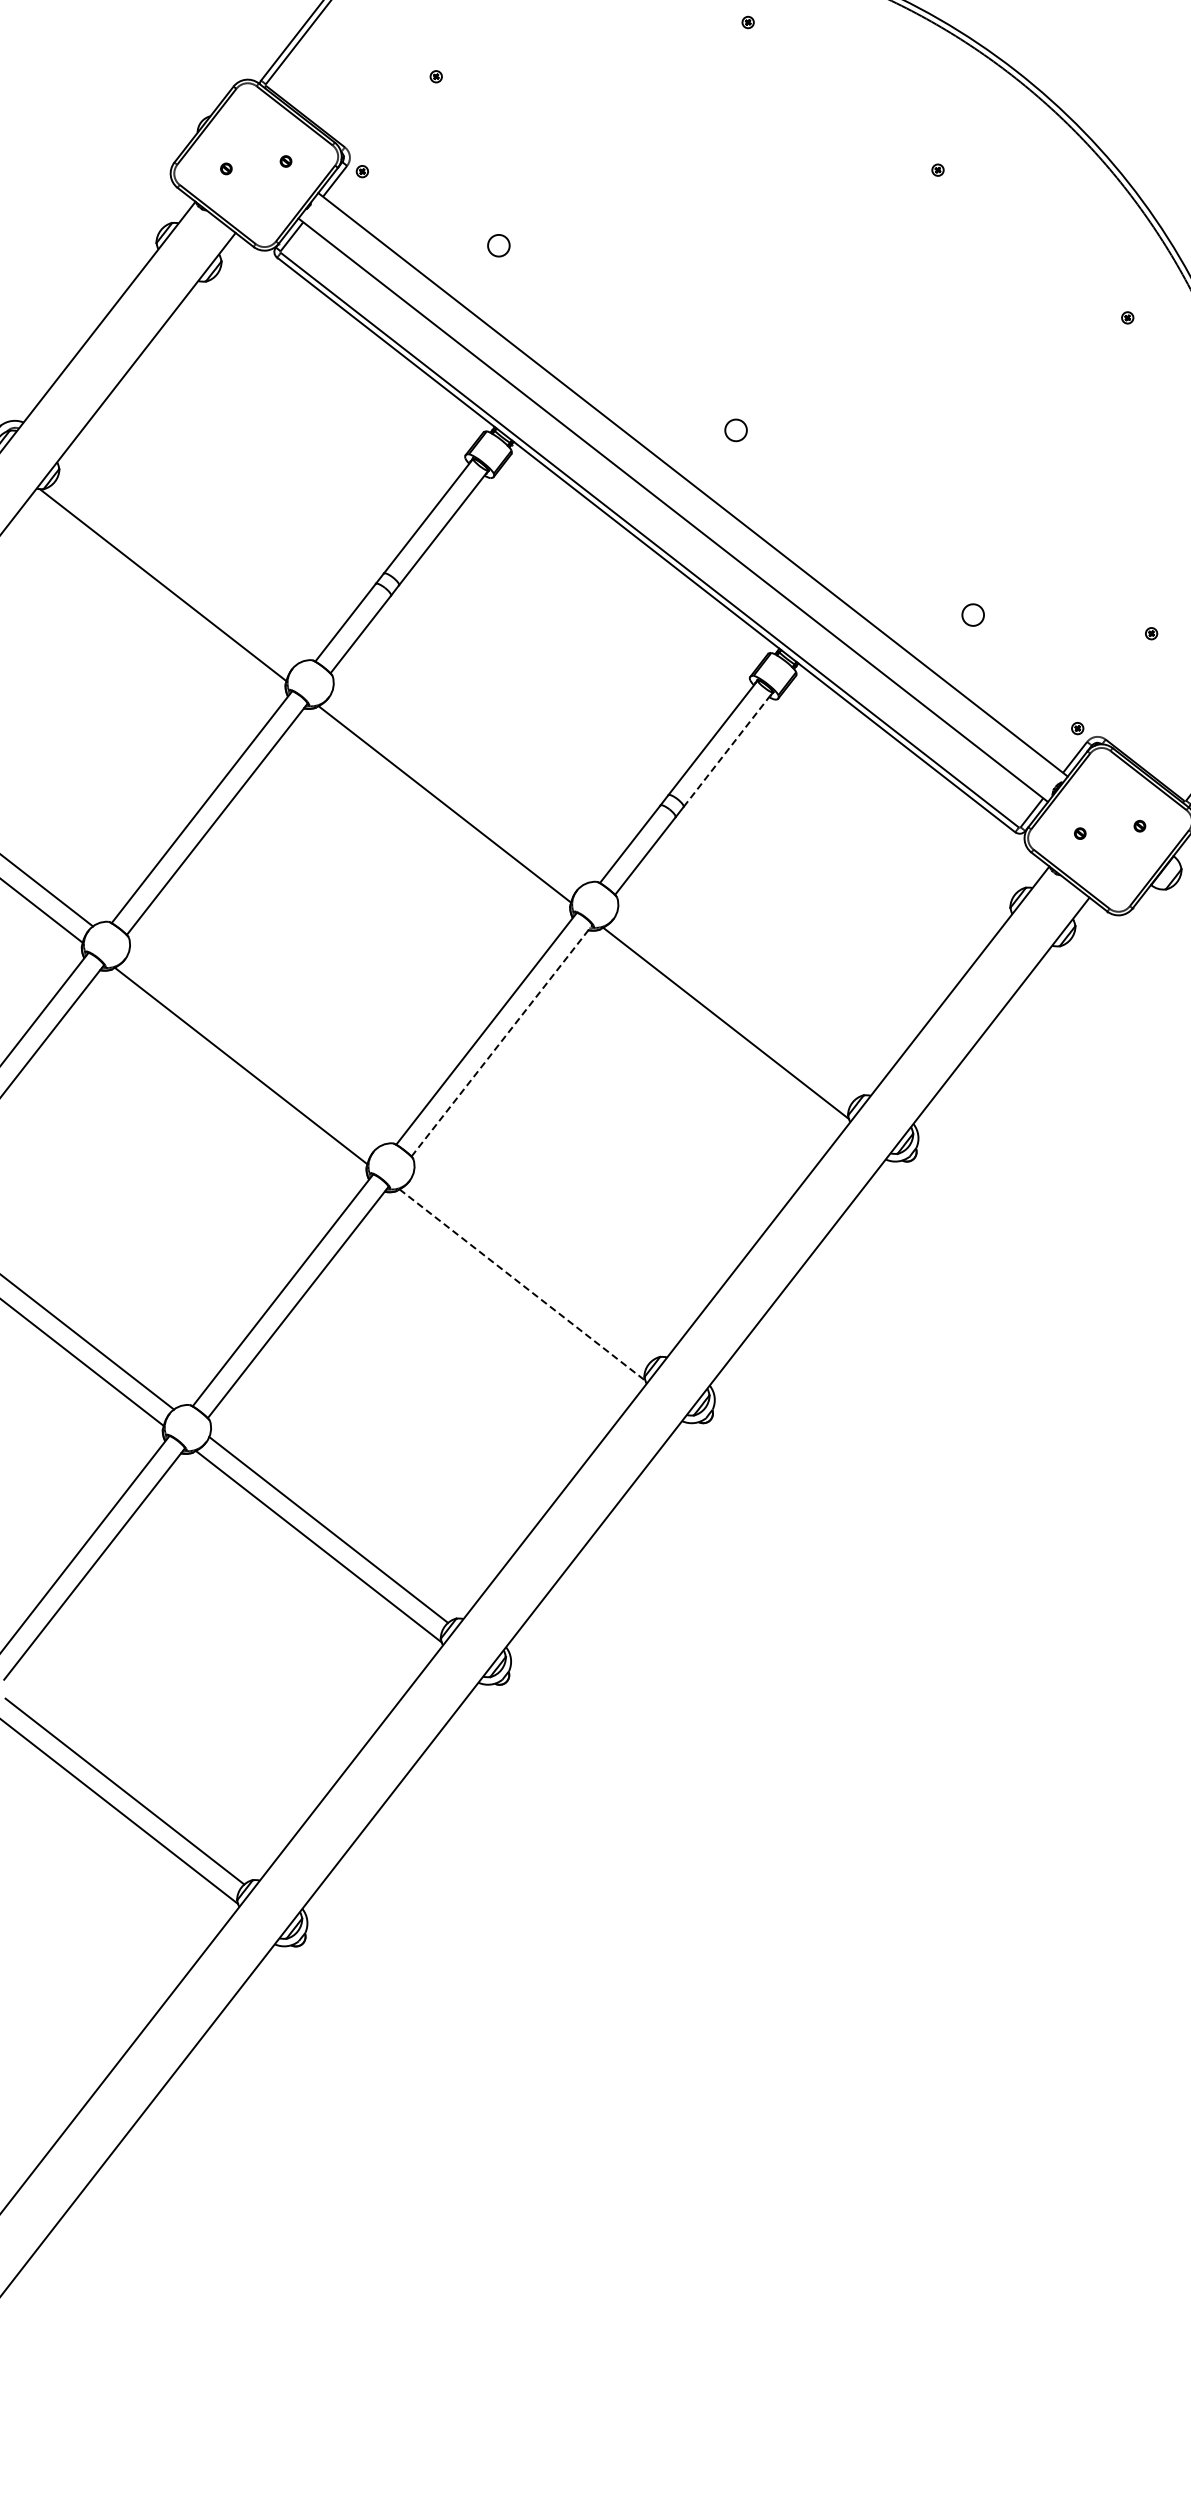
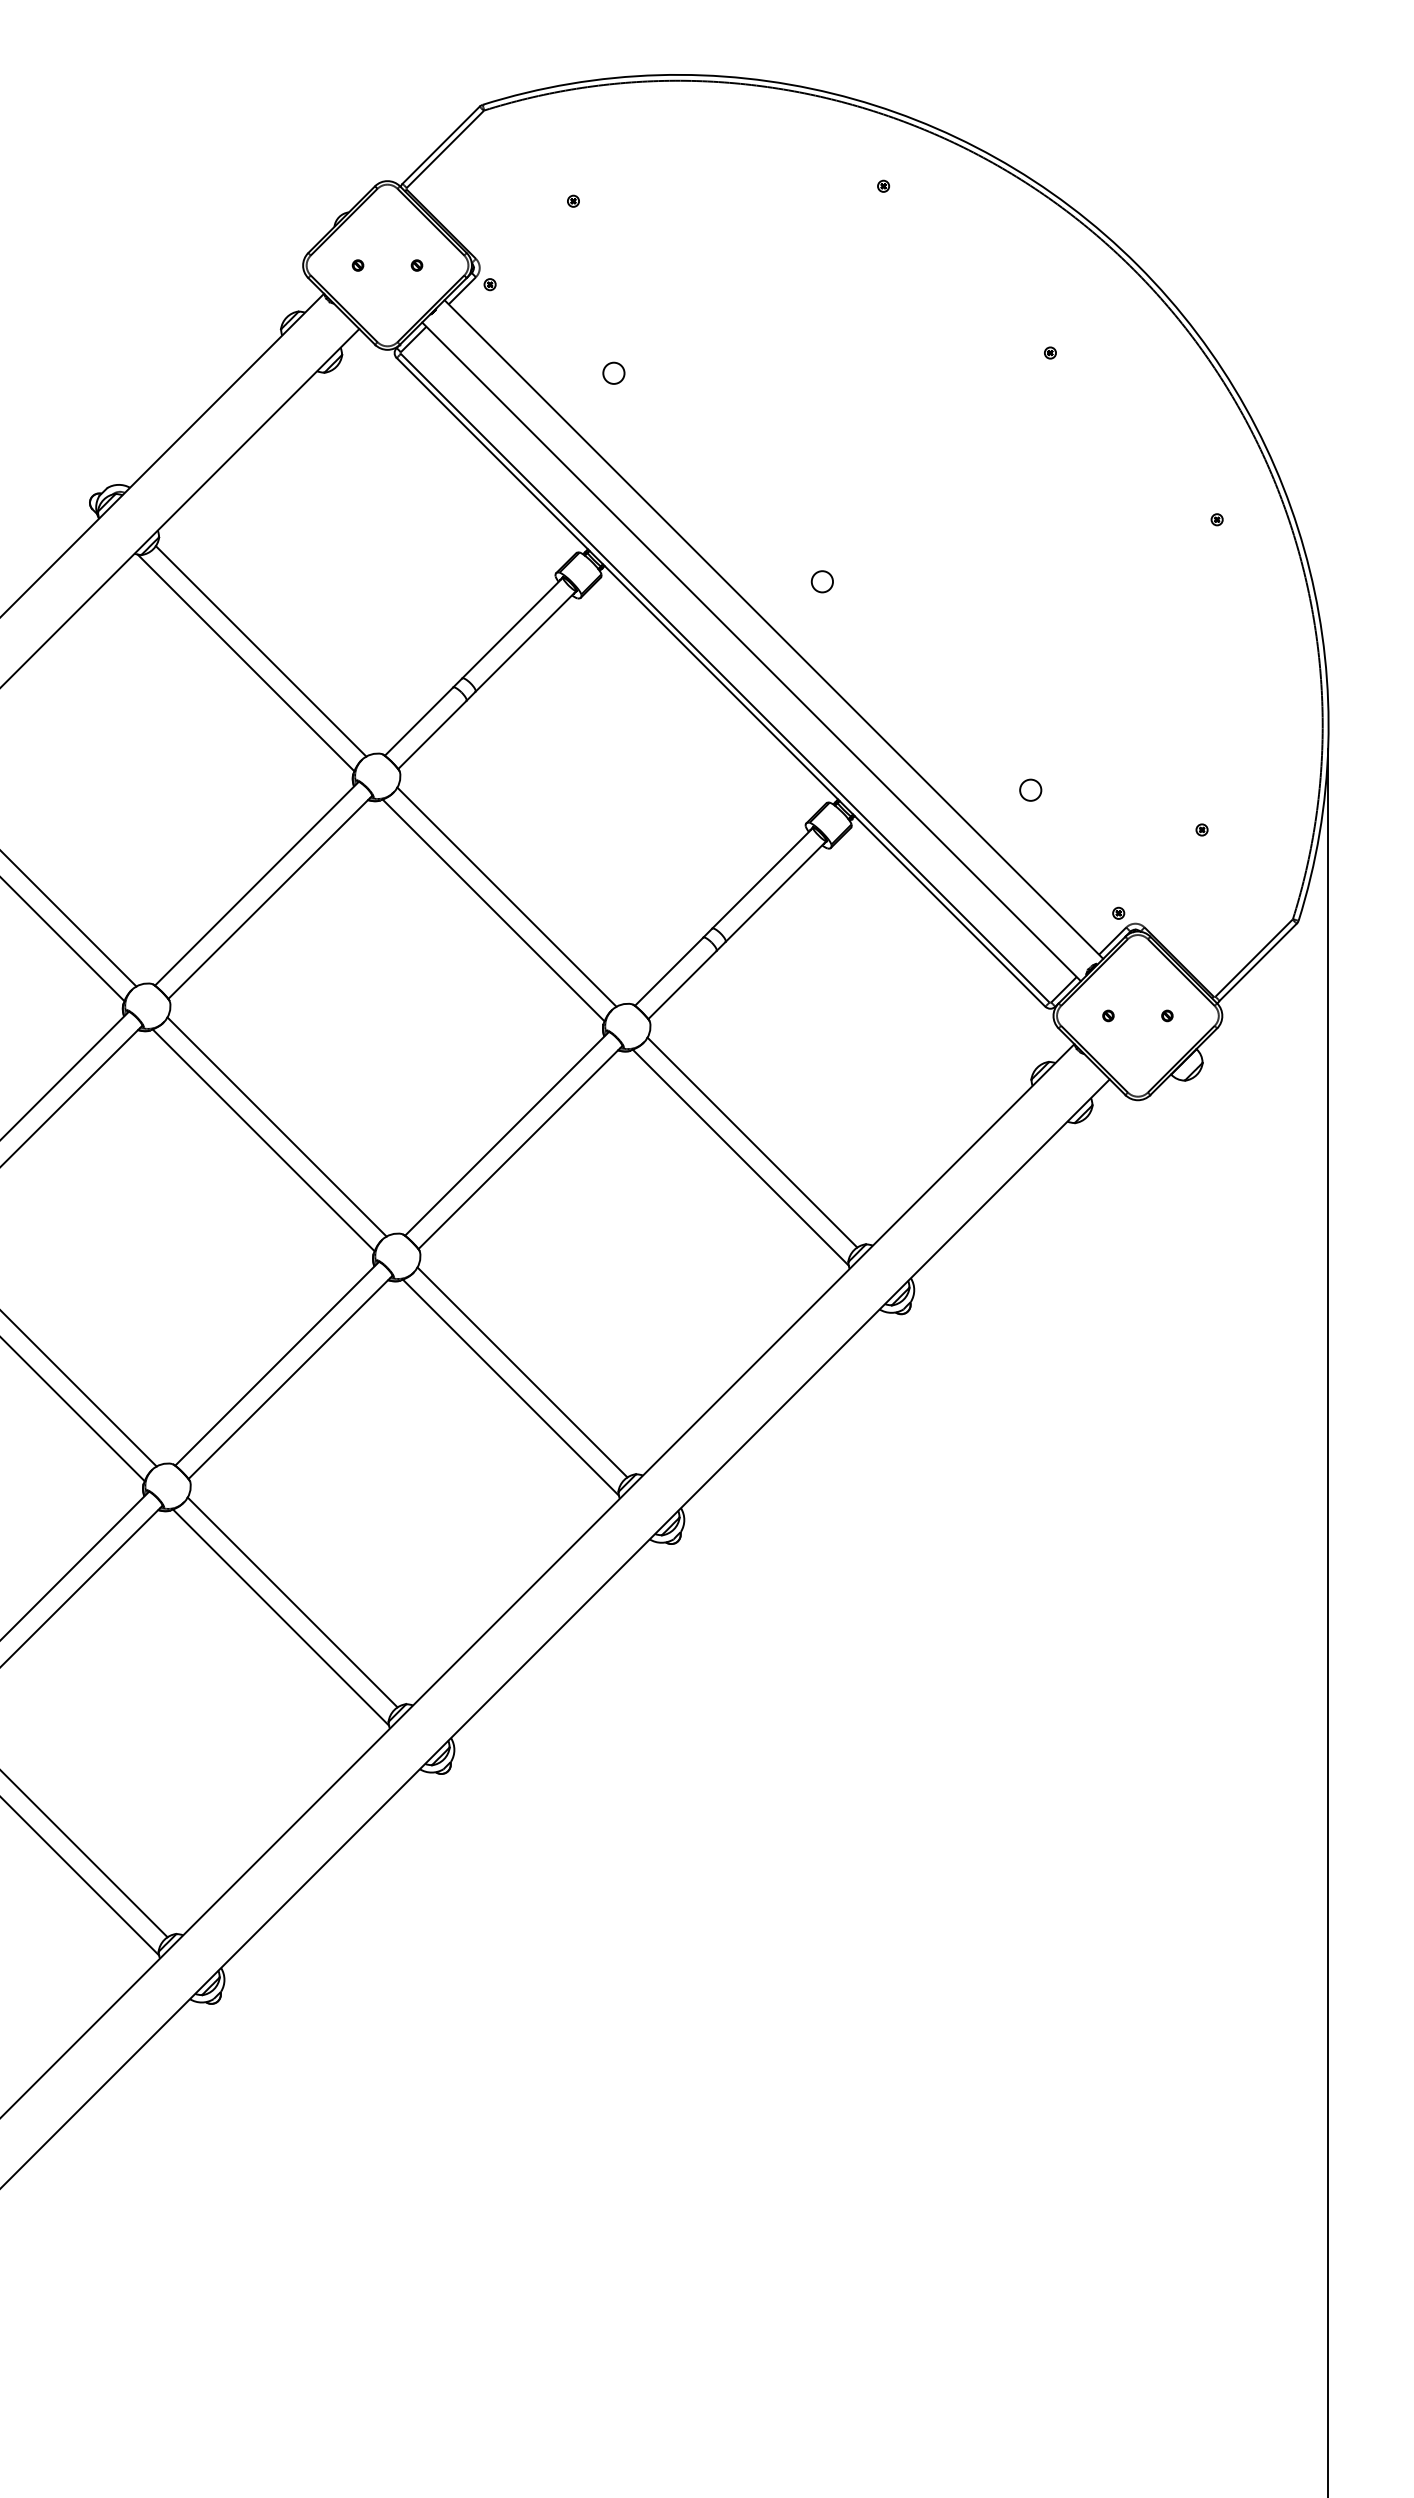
line: (176, 571) -> (260, 651), added
line: (728, 749) -> (776, 891), dashed -> solid
line: (456, 788) -> (506, 896), added
line: (736, 1006) -> (752, 1142), added
line: (502, 1040) -> (521, 1147), dashed -> solid
line: (252, 1050) -> (276, 1126), added
line: (532, 1268) -> (522, 1372), added
line: (522, 1284) -> (510, 1387), dashed -> solid

